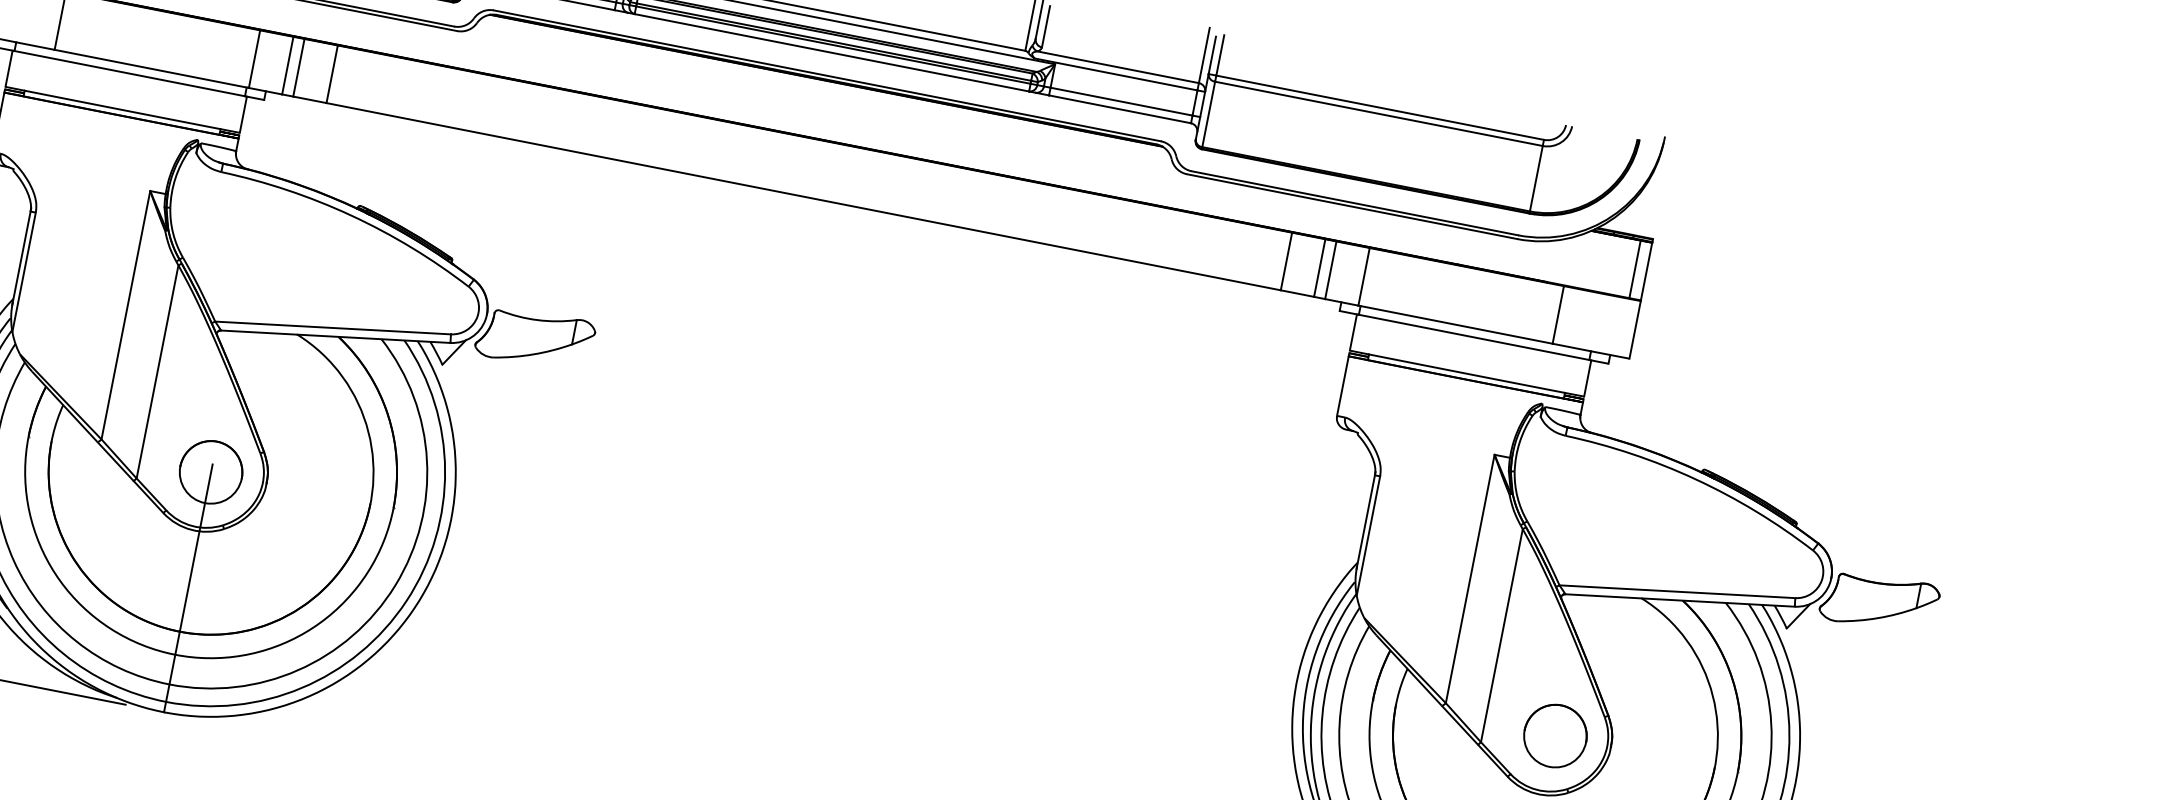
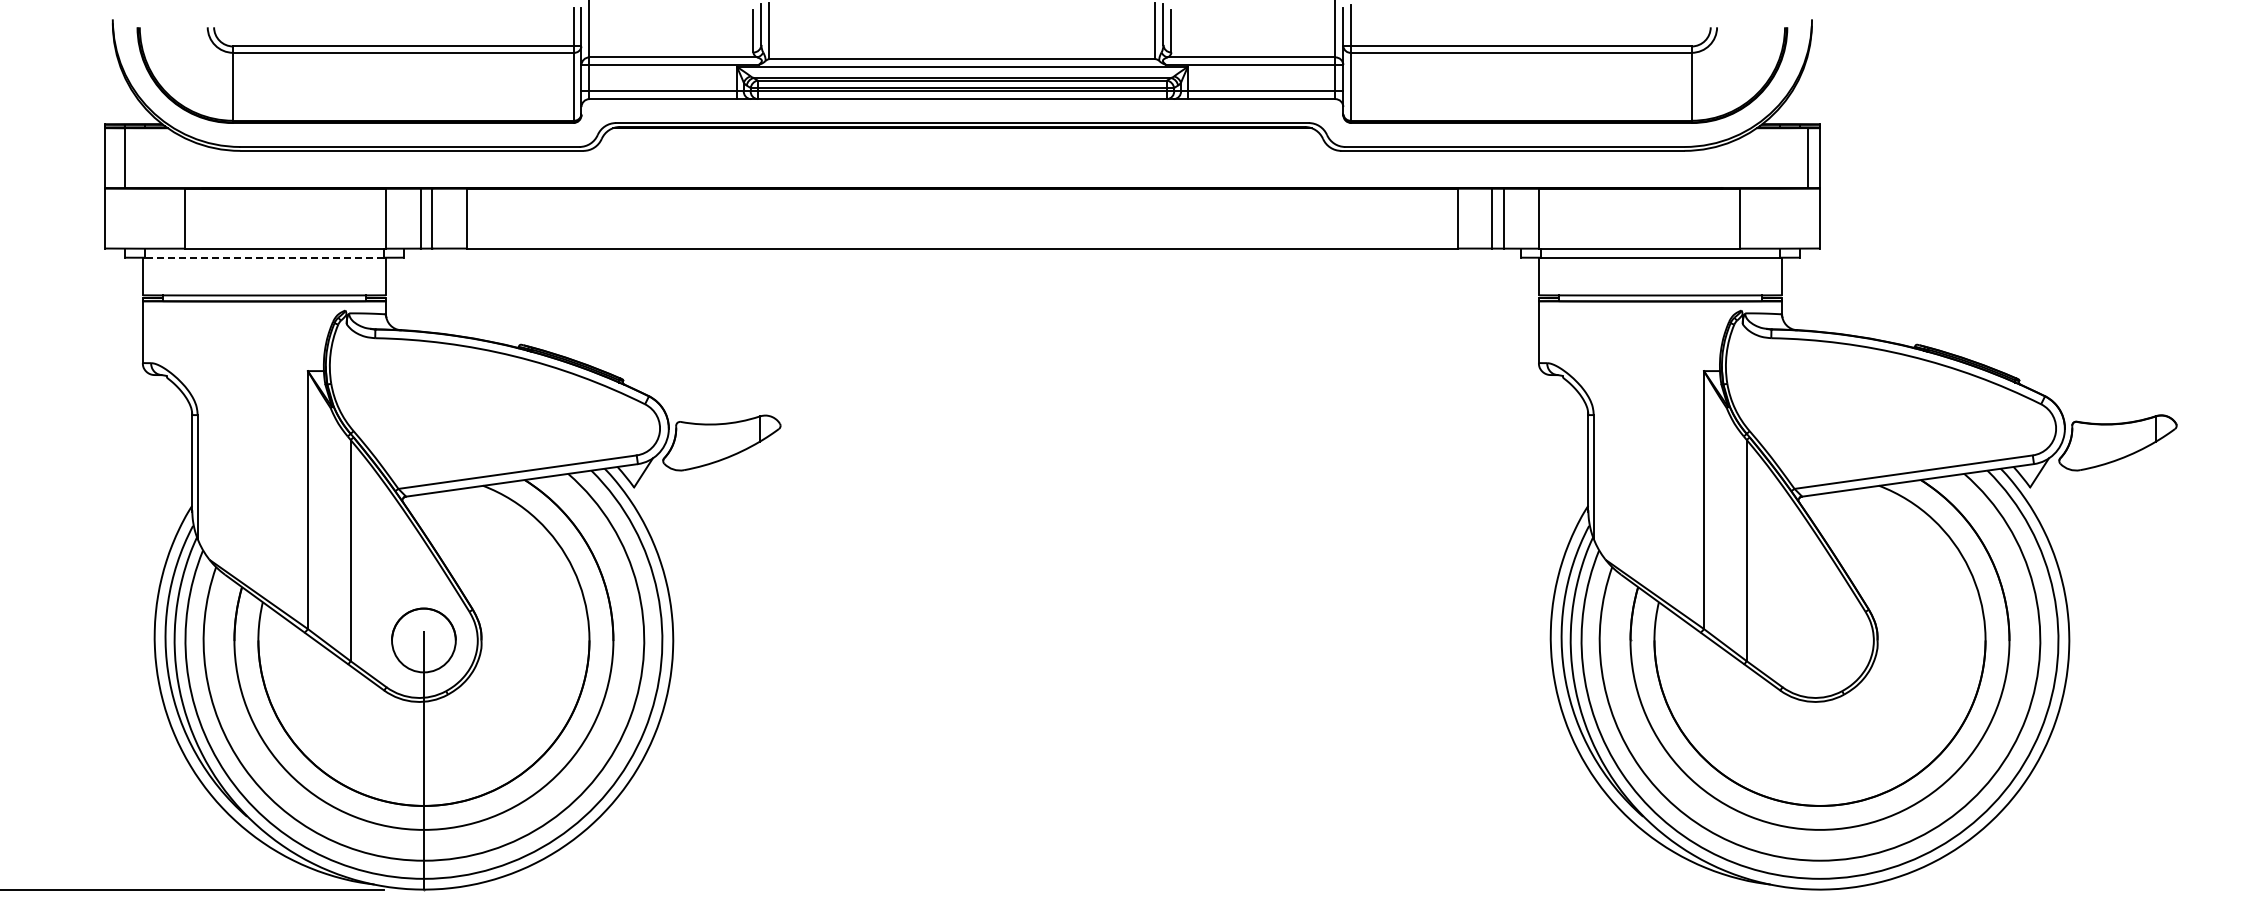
line: (129, 73) -> (264, 257), solid -> dashed
part: (1554, 736) -> (1819, 640), removed

